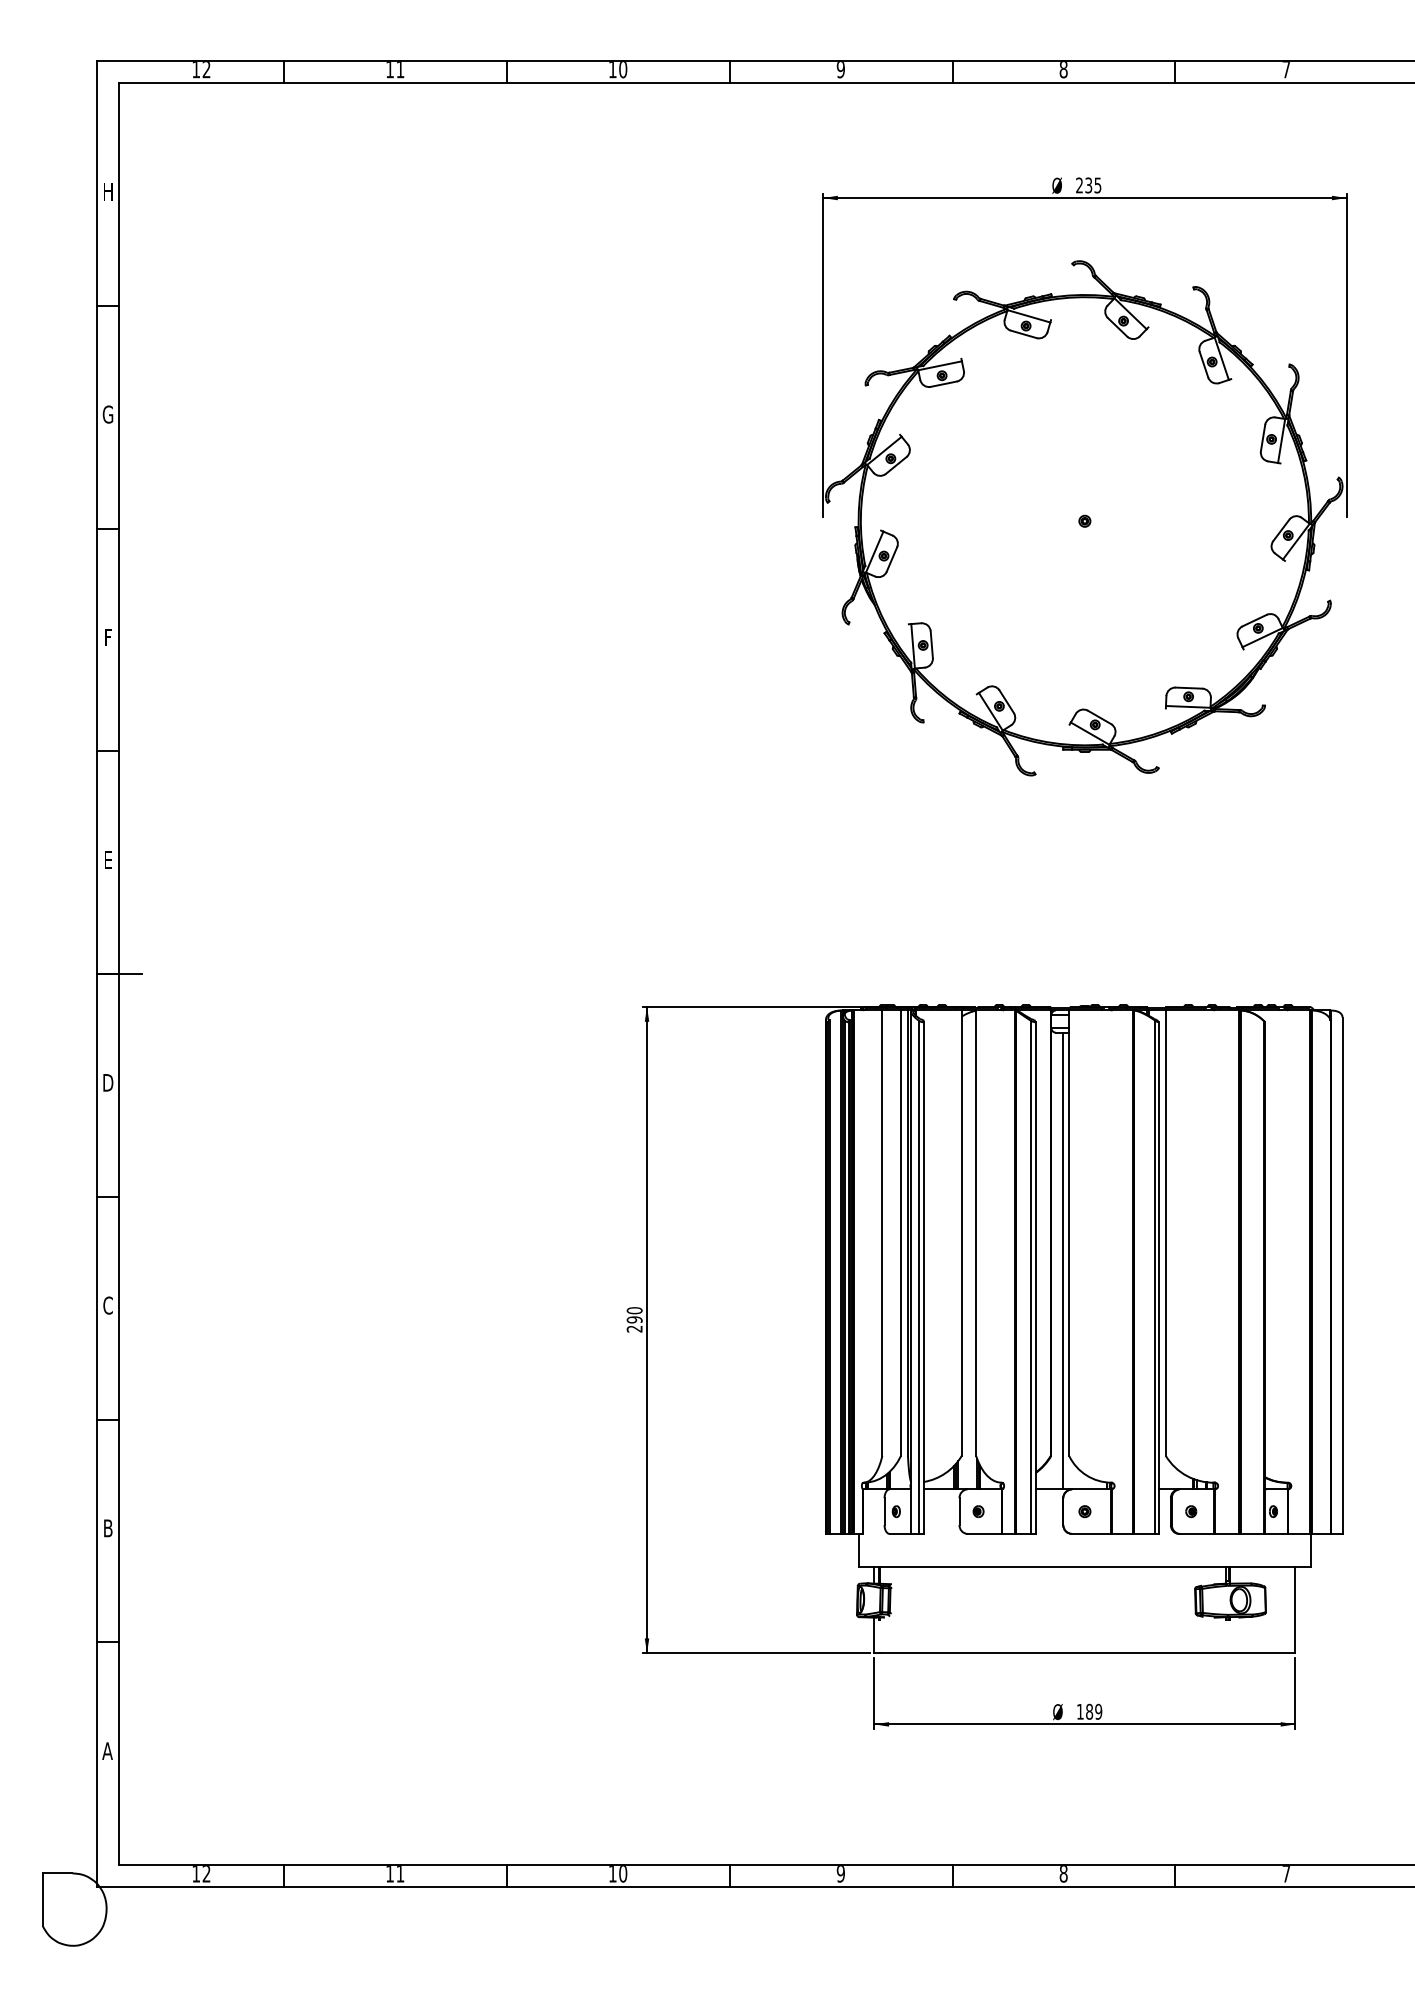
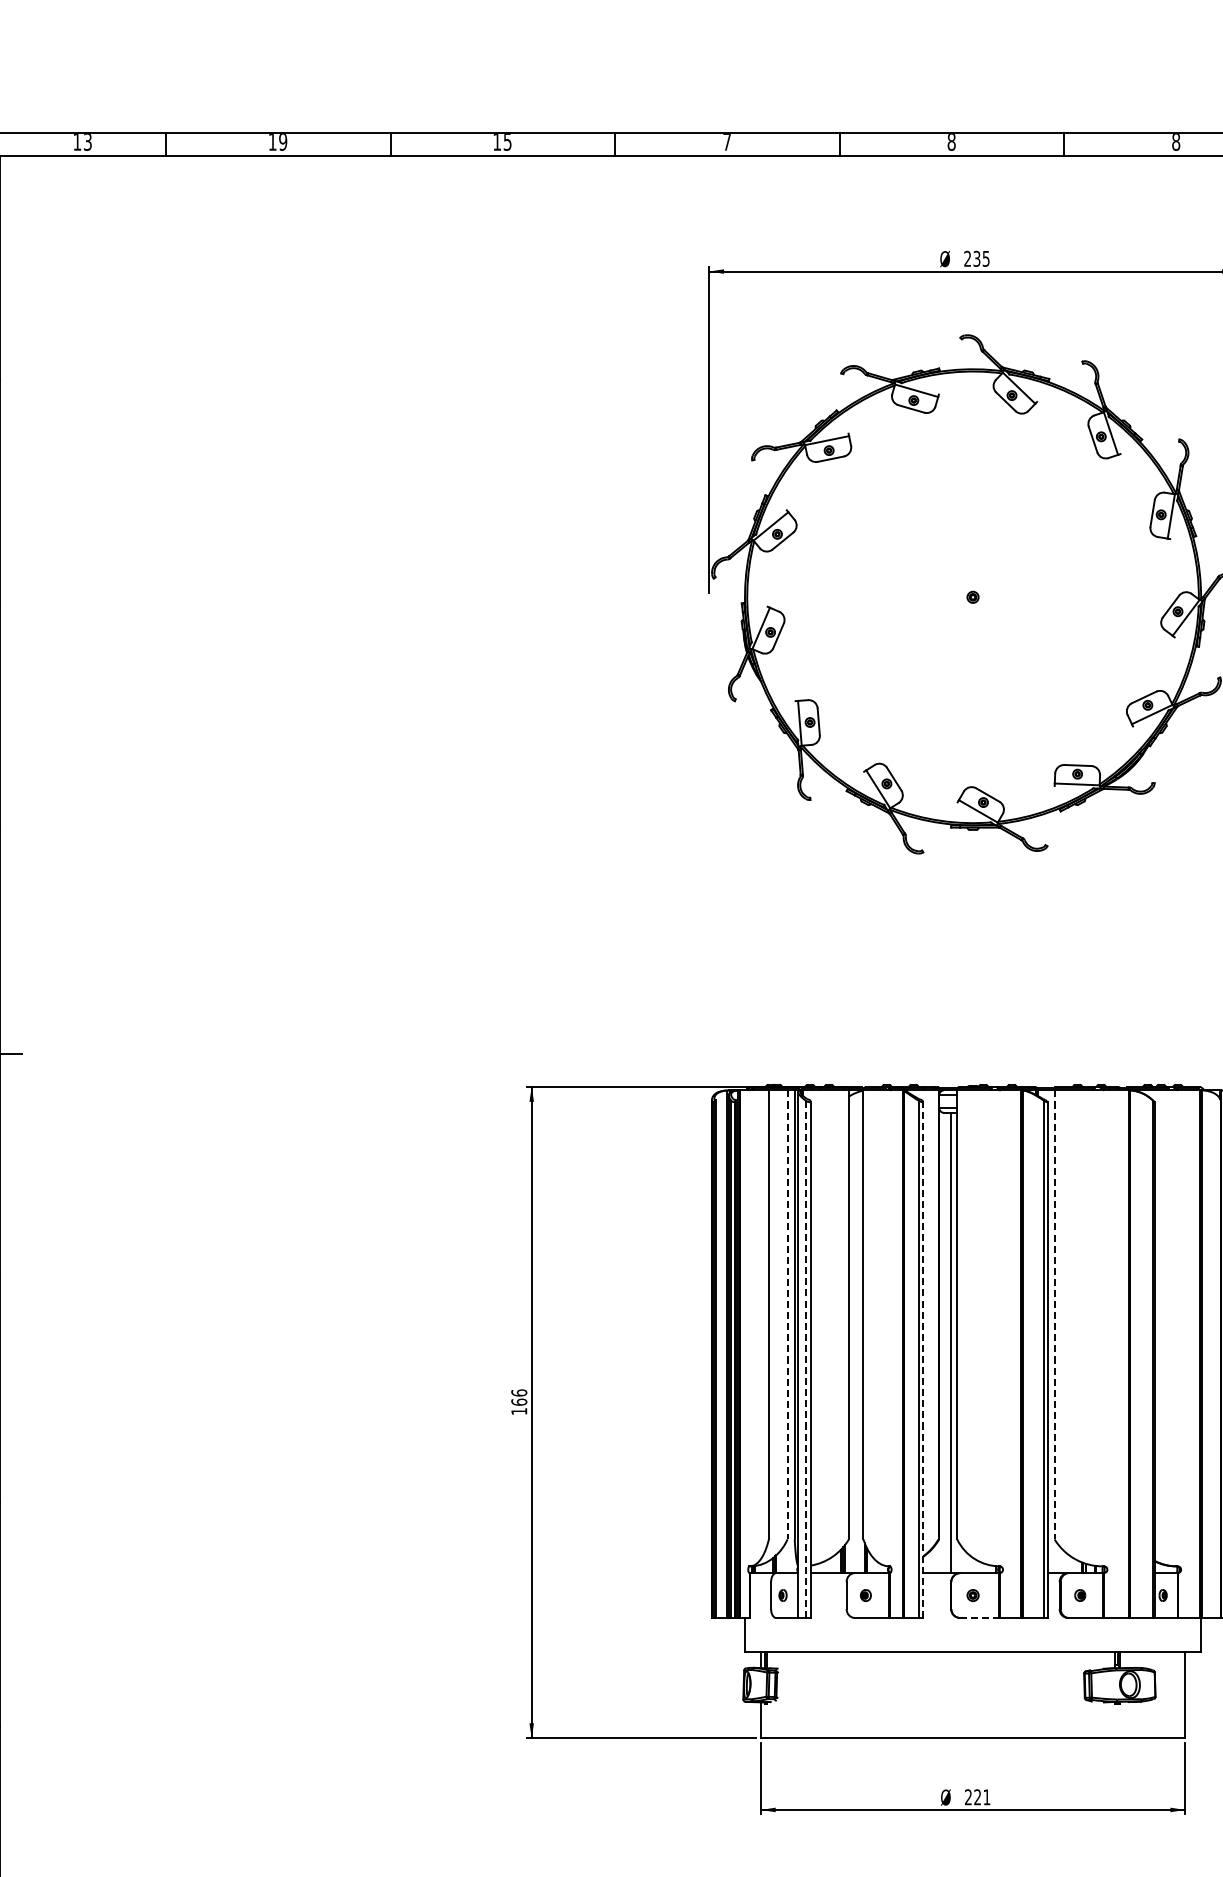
text: (206, 70) -> (87, 143), 12 -> 13
text: (400, 70) -> (283, 143), 11 -> 19
text: (623, 70) -> (508, 143), 10 -> 15
text: (840, 70) -> (726, 143), 9 -> 7
text: (1286, 70) -> (1176, 143), 7 -> 8
line: (900, 1233) -> (787, 1315), solid -> dashed
line: (1165, 1233) -> (1054, 1315), solid -> dashed
line: (919, 1277) -> (806, 1359), solid -> dashed
line: (1035, 1278) -> (923, 1360), solid -> dashed
text: (634, 1319) -> (519, 1401), 290 -> 166
line: (1092, 1533) -> (980, 1617), solid -> dashed
text: (1089, 1711) -> (977, 1796), 189 -> 221

